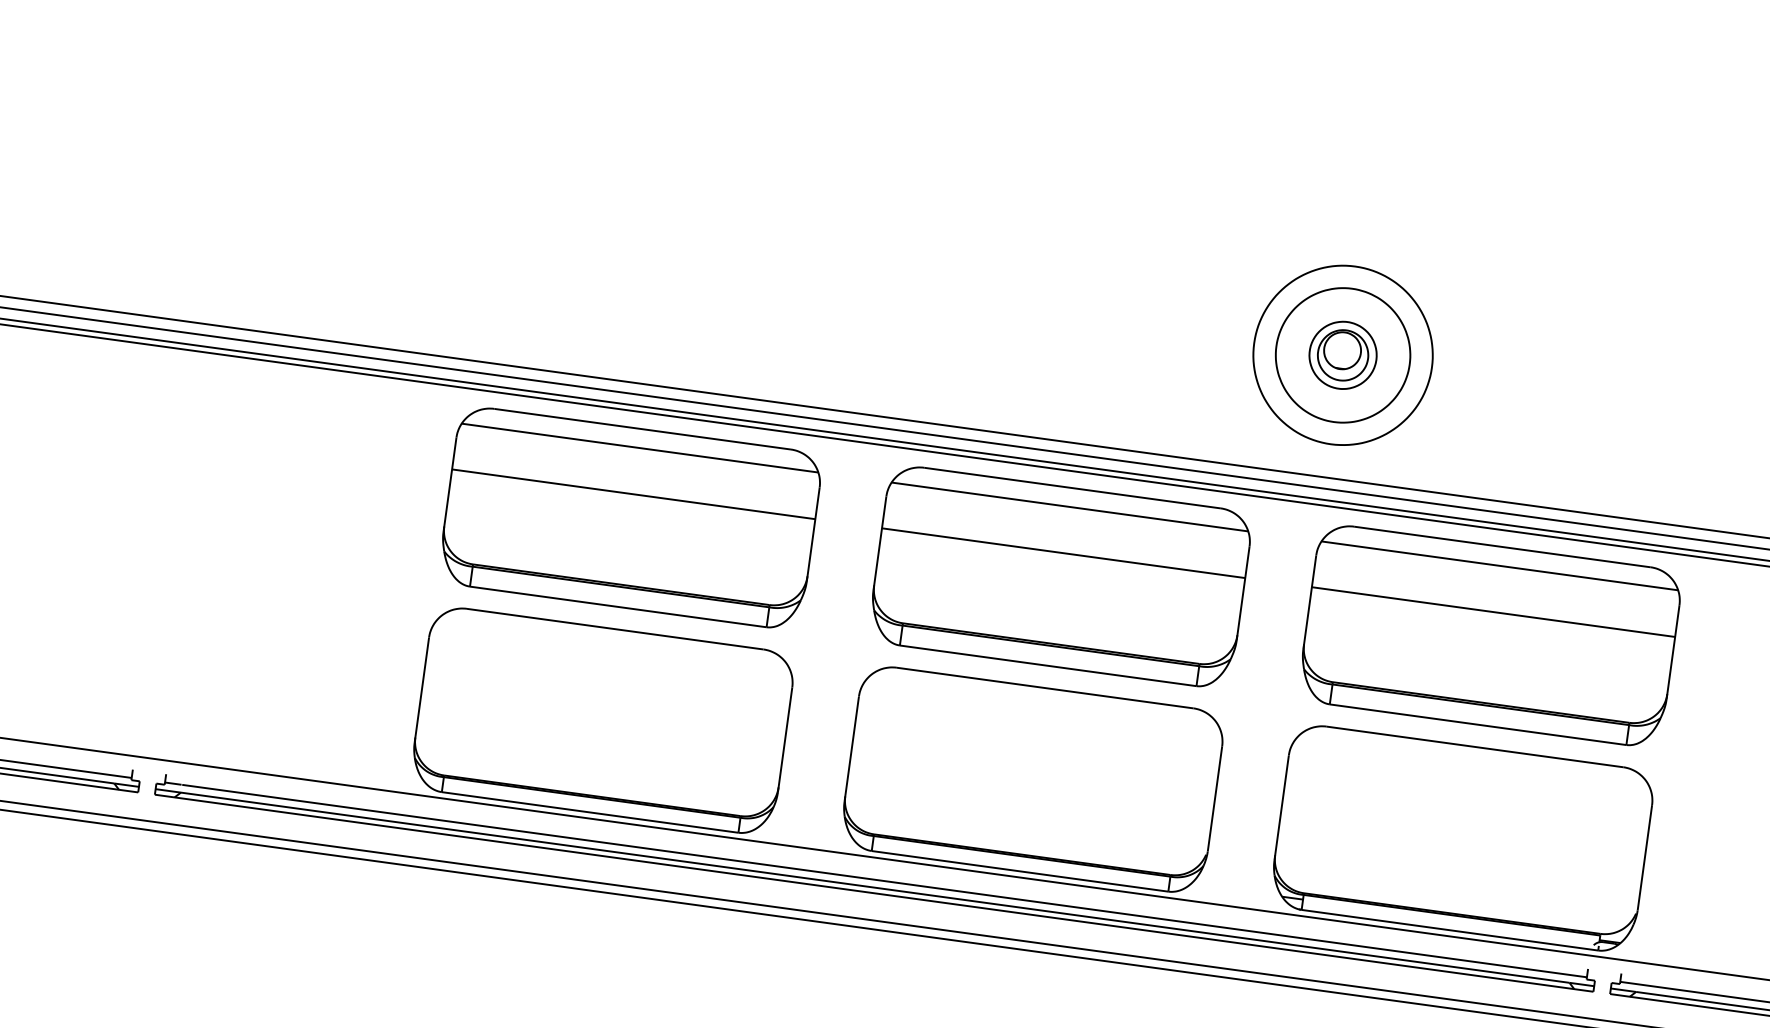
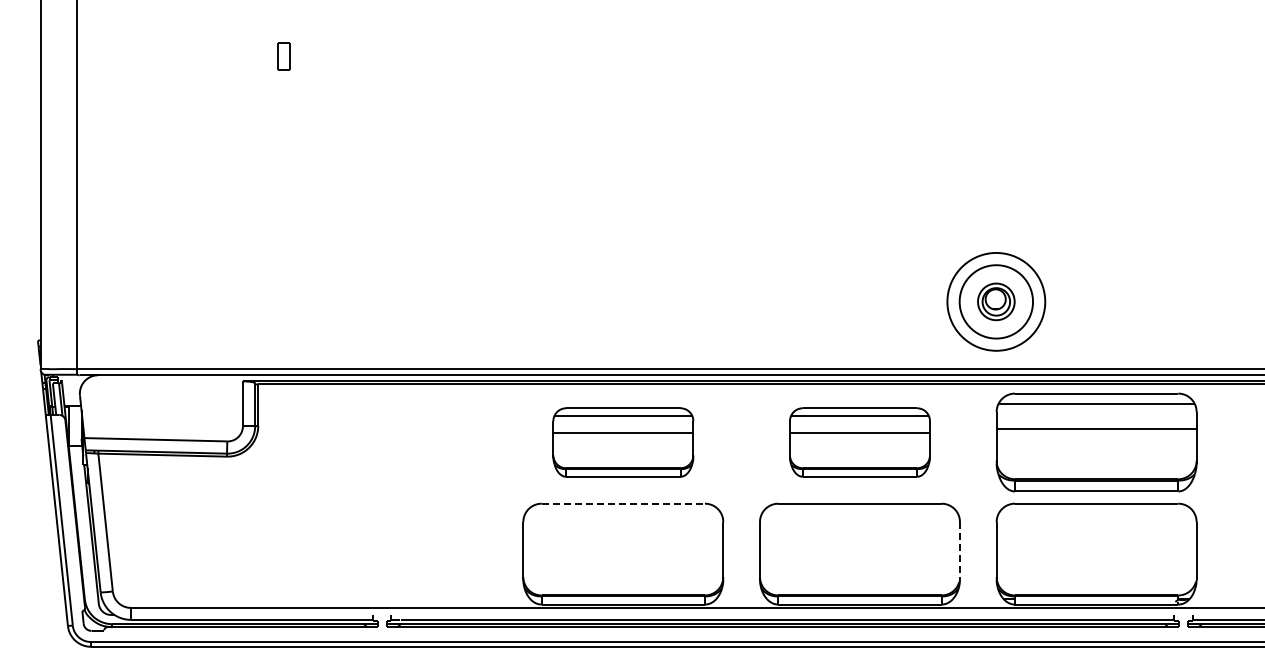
part: (630, 518) -> (623, 442), size x0.7
part: (1059, 576) -> (859, 442), size x0.7
line: (615, 628) -> (623, 503), solid -> dashed
line: (1214, 799) -> (959, 551), solid -> dashed

